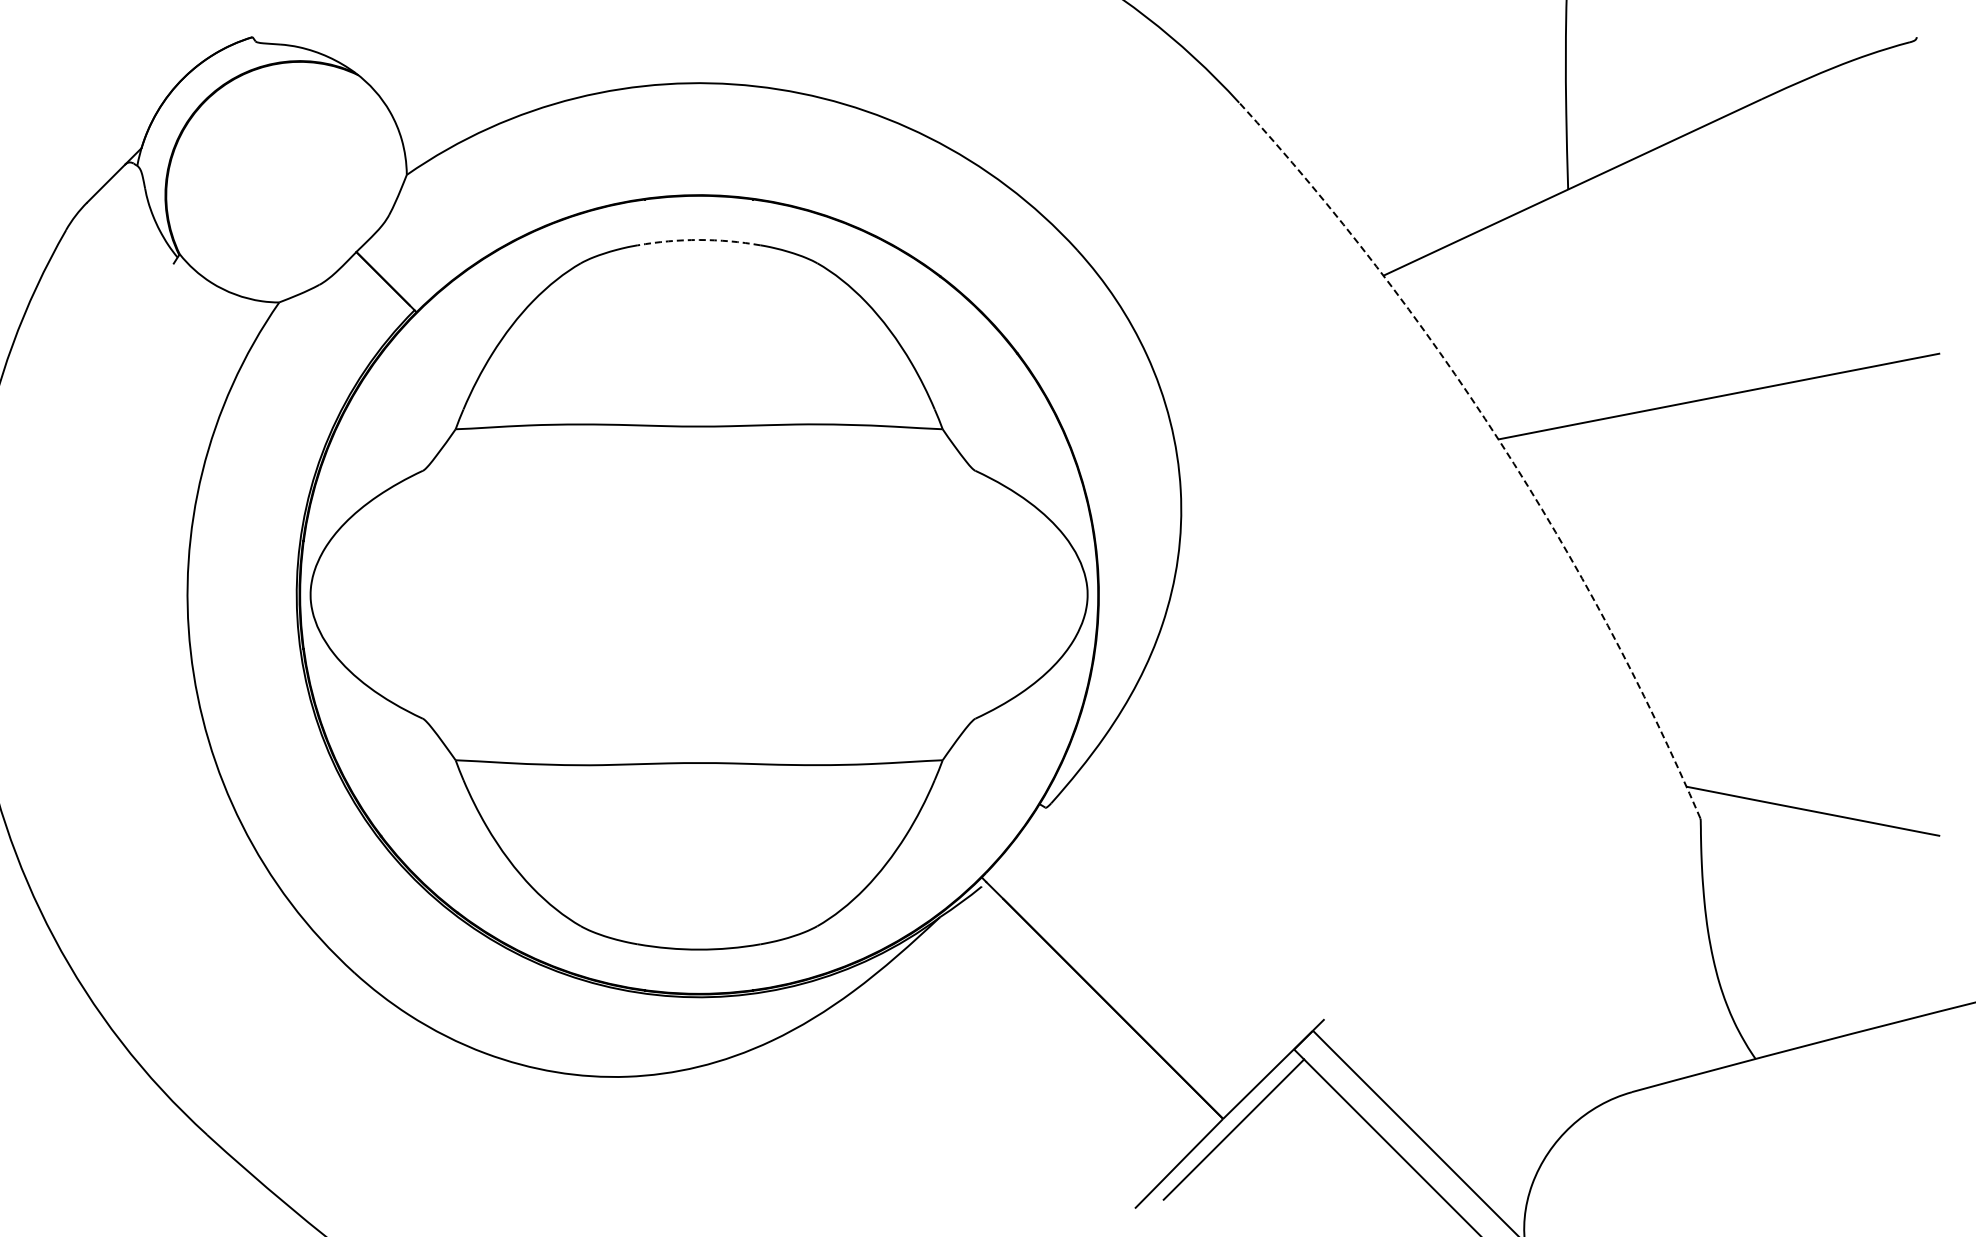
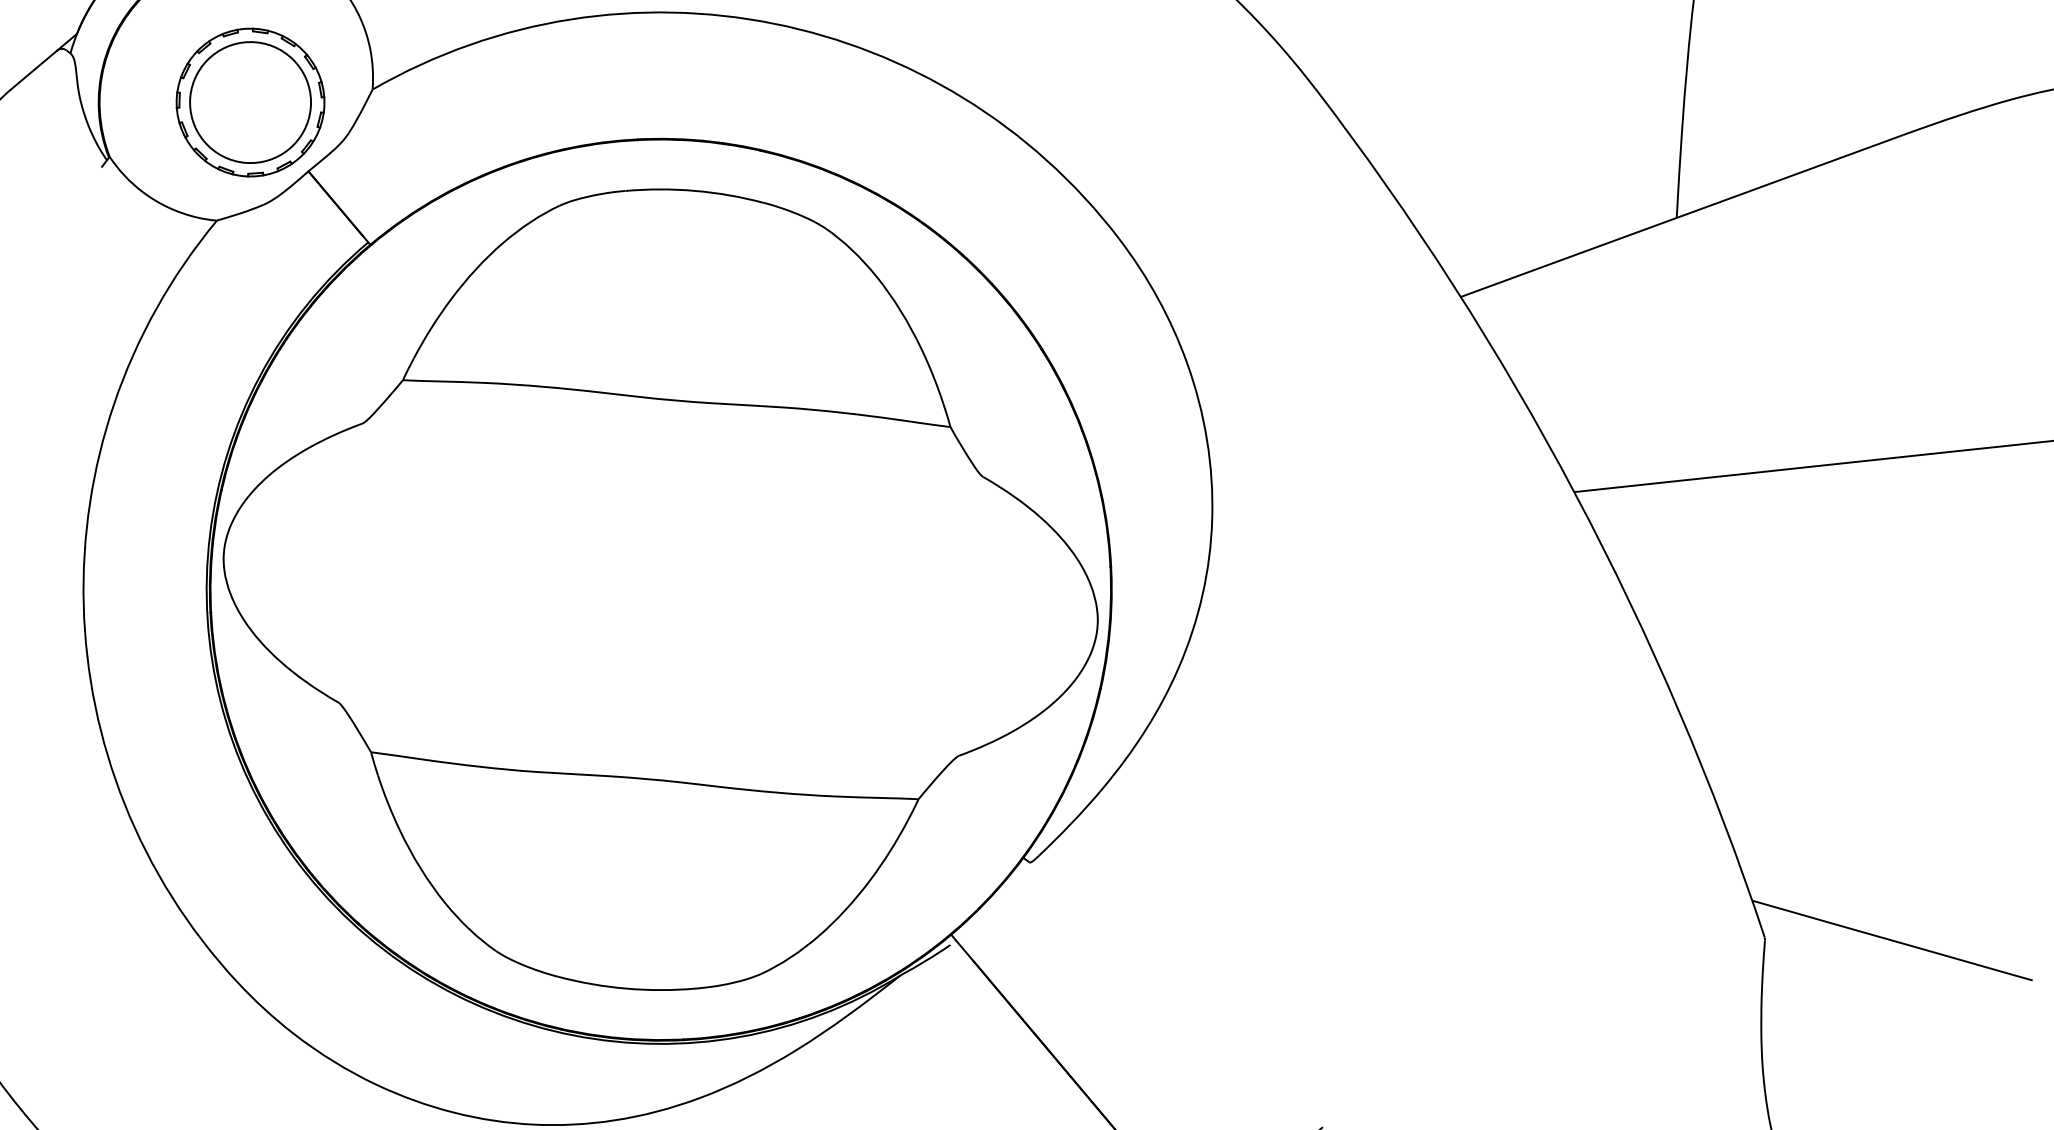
part: (299, 195) -> (249, 102), added
arc: (699, 240) -> (695, 191), dashed -> solid
arc: (1499, 441) -> (1575, 494), dashed -> solid

